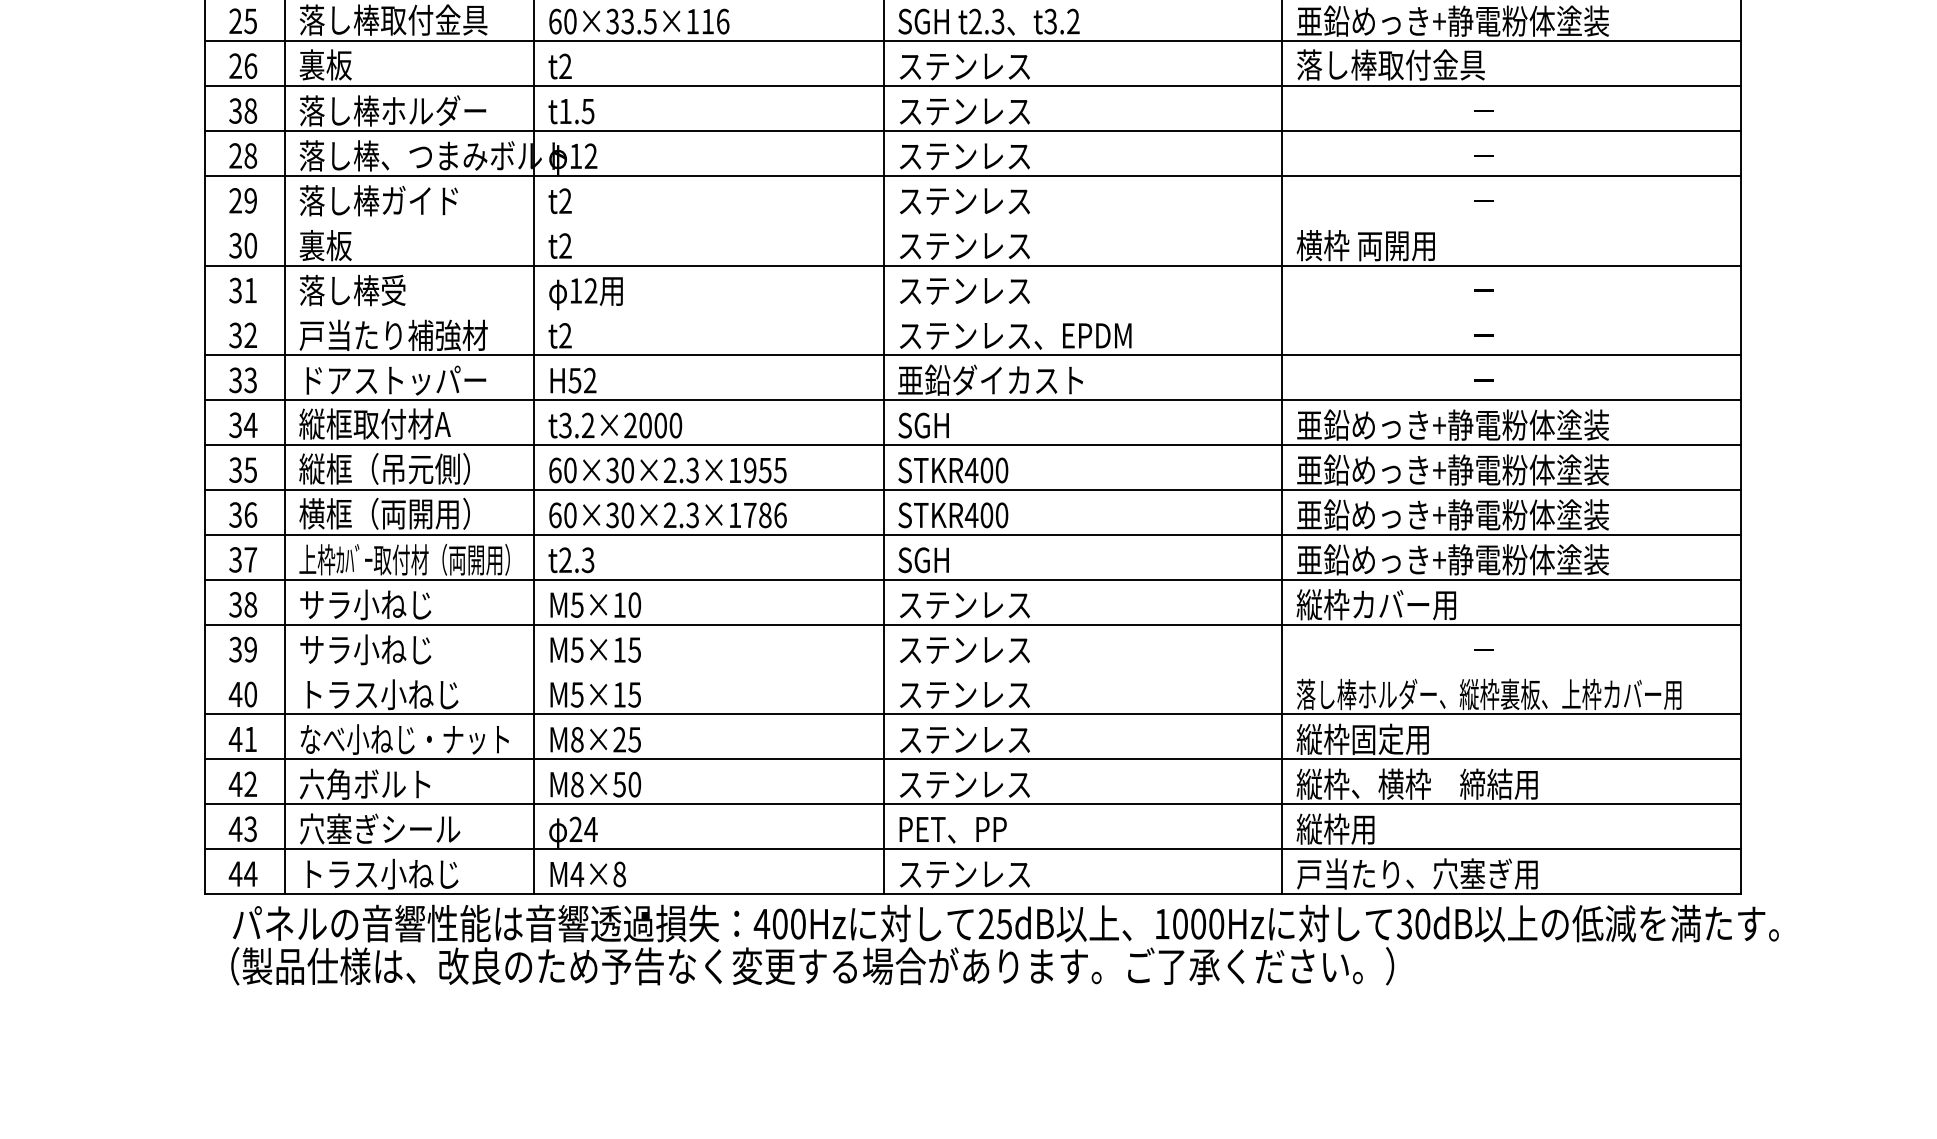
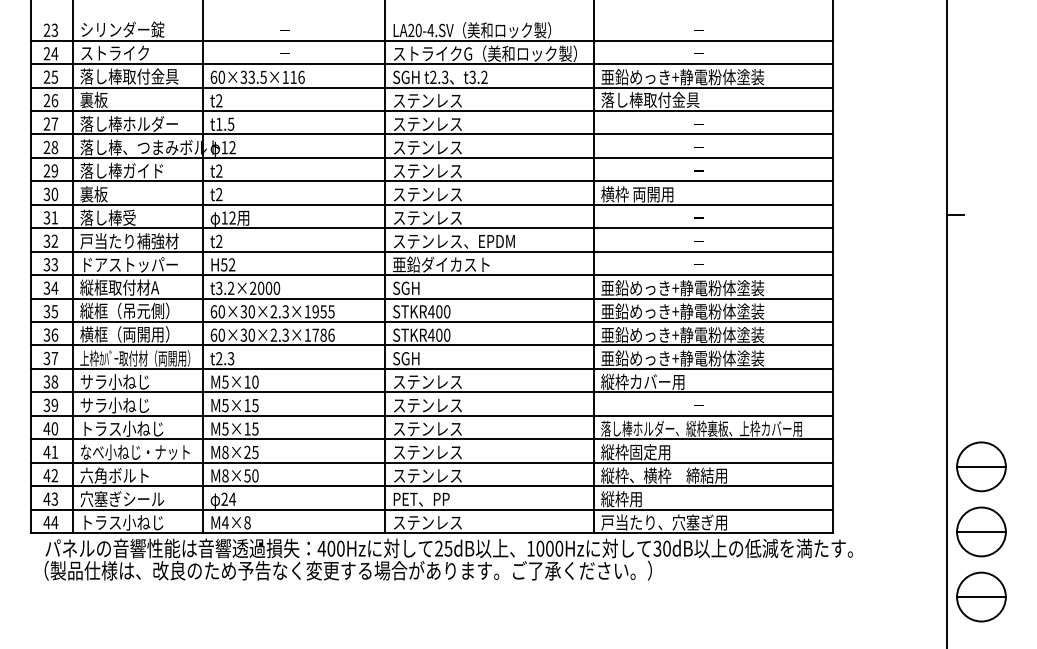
text: (242, 109) -> (50, 123), 38 -> 27
line: (973, 220) -> (432, 181), added
line: (973, 310) -> (432, 228), added
line: (973, 669) -> (432, 415), added

